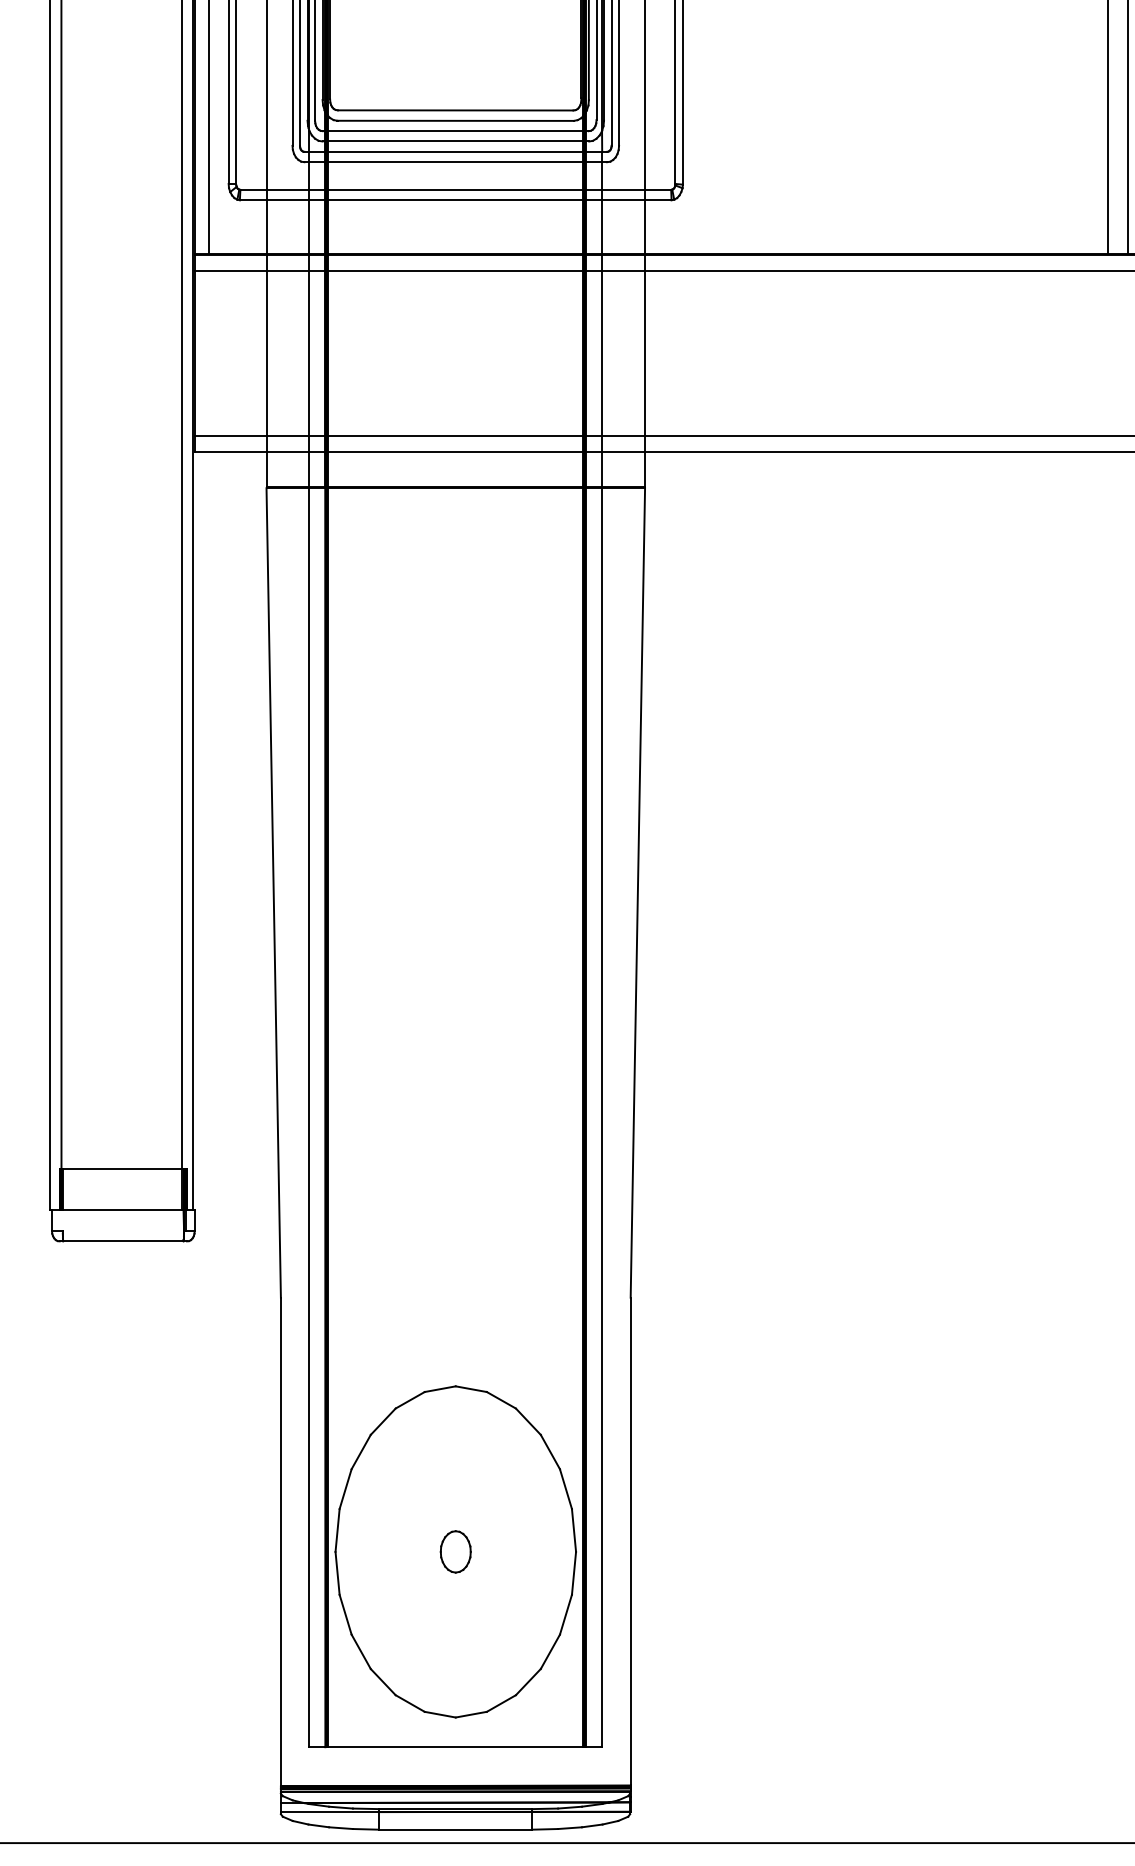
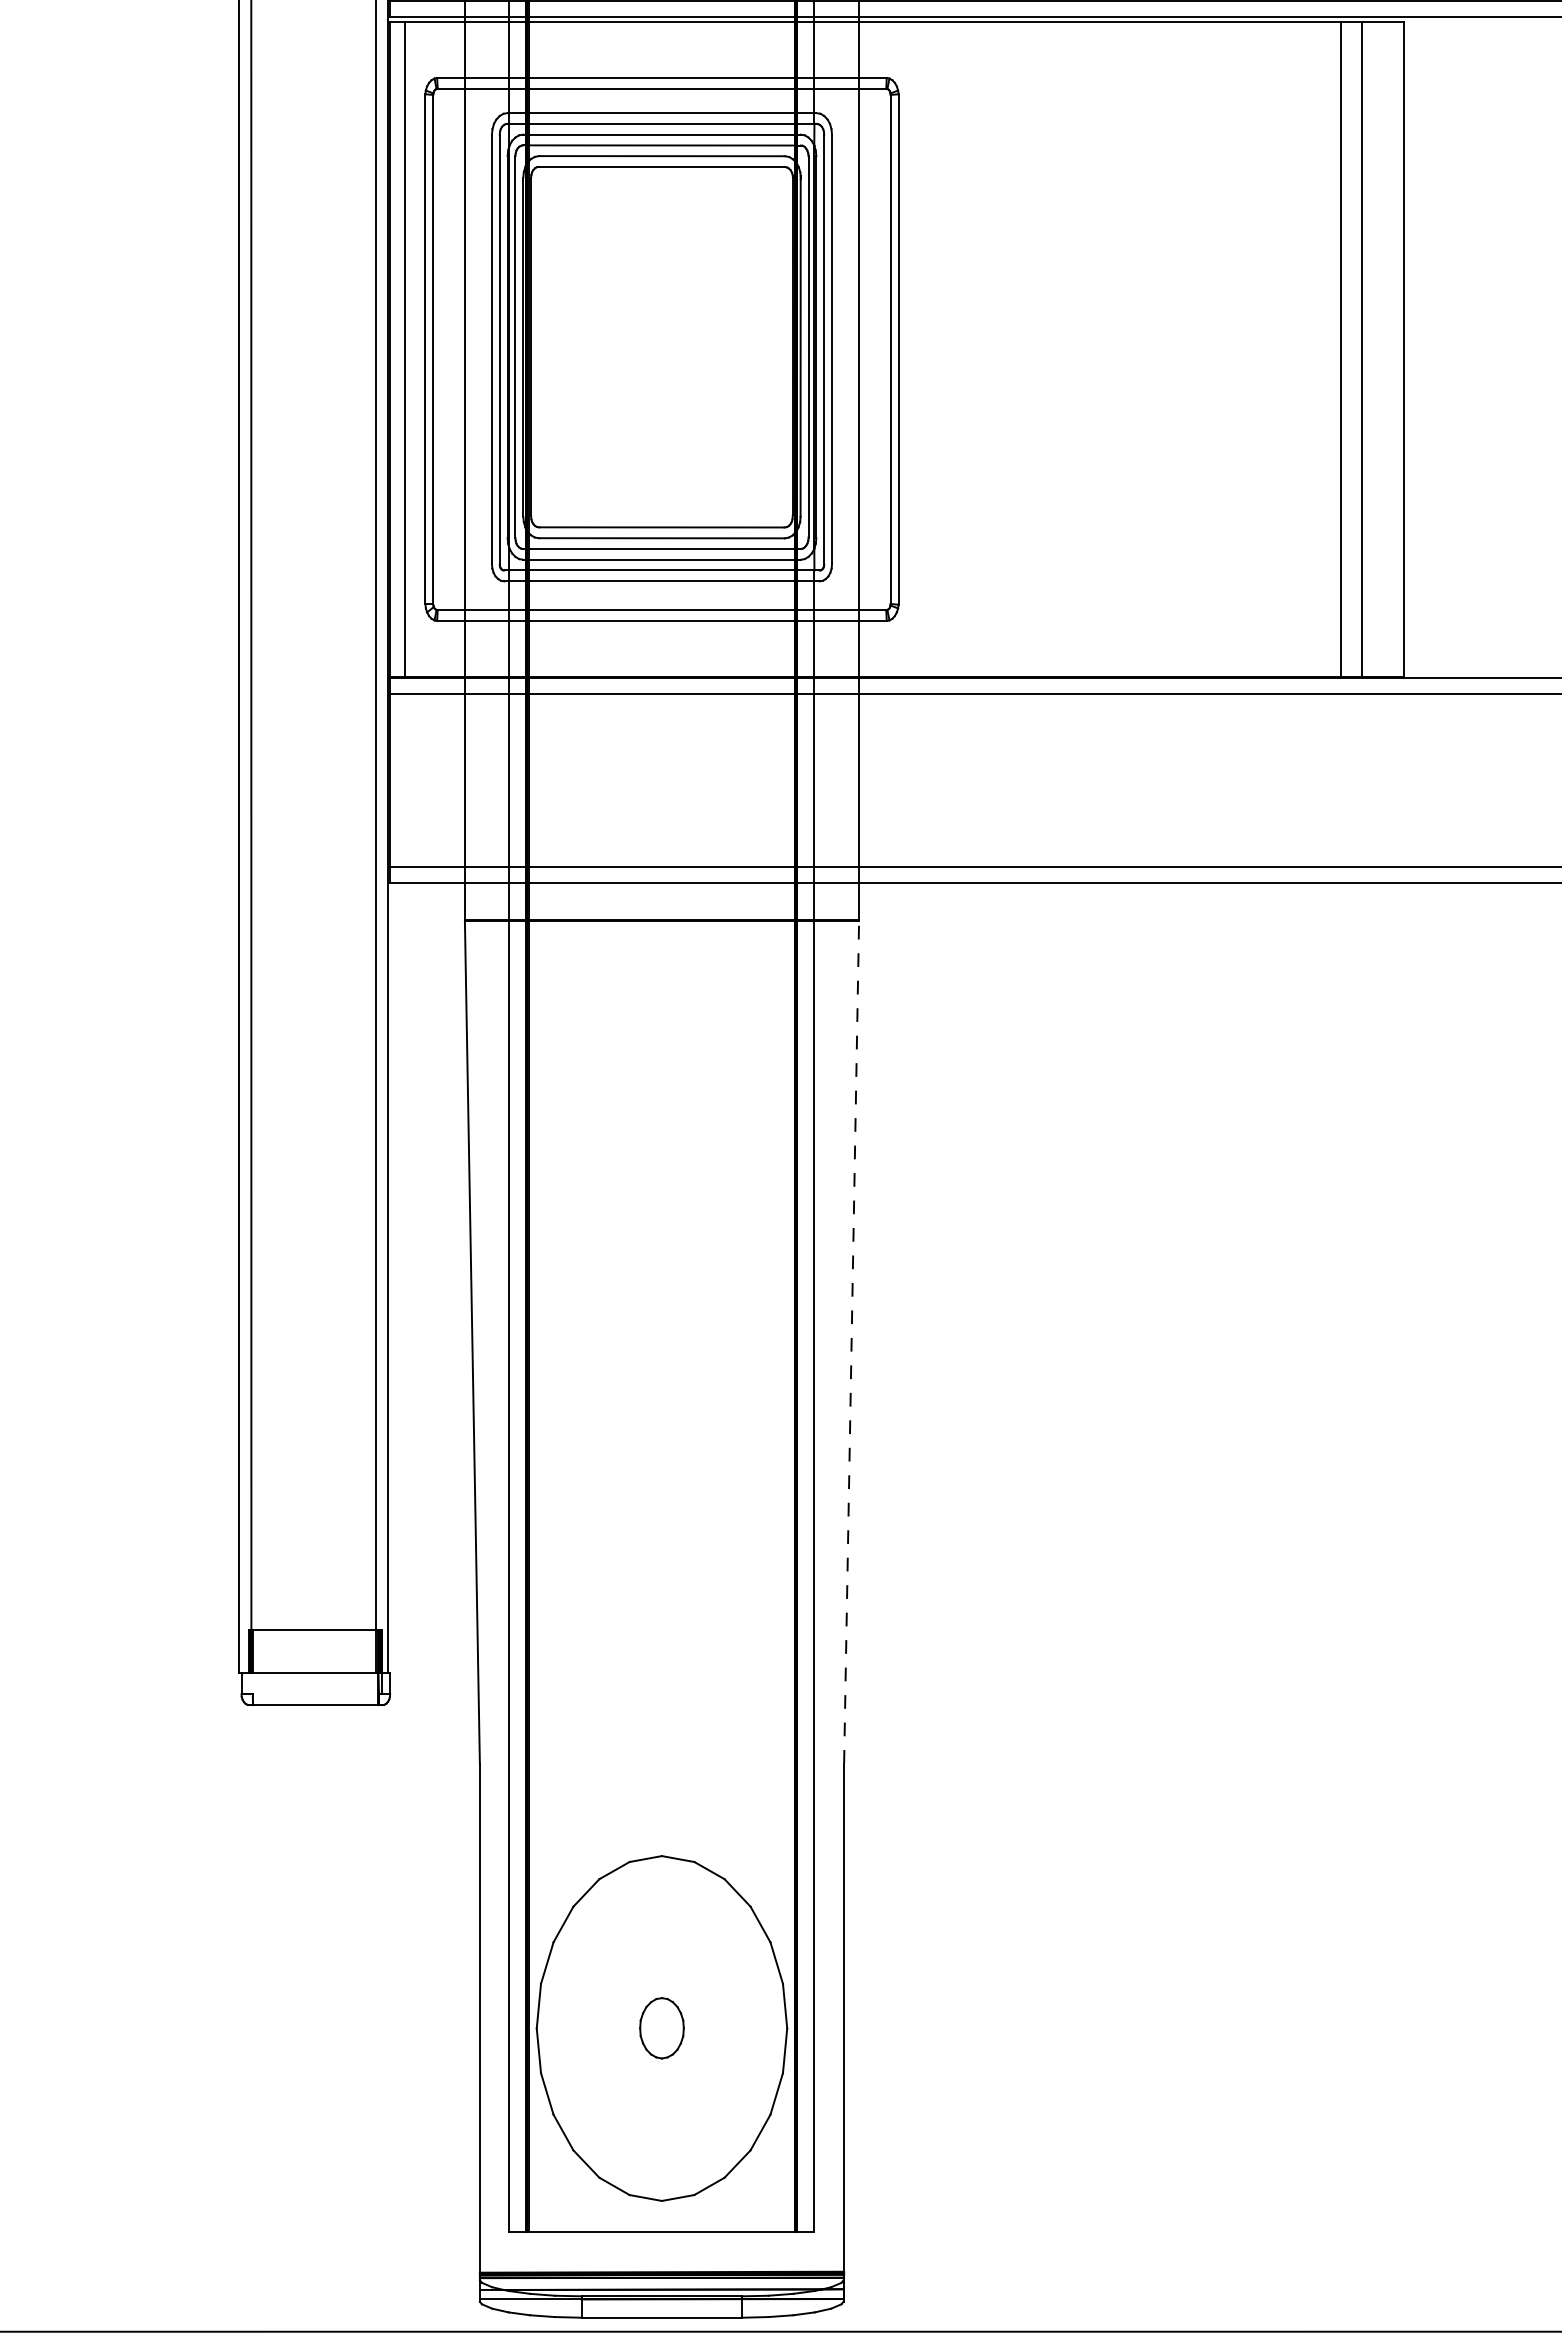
line: (637, 893) -> (851, 1342), solid -> dashed
part: (455, 1551) -> (661, 2028), size x1.4

